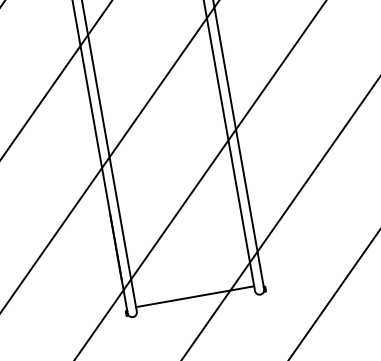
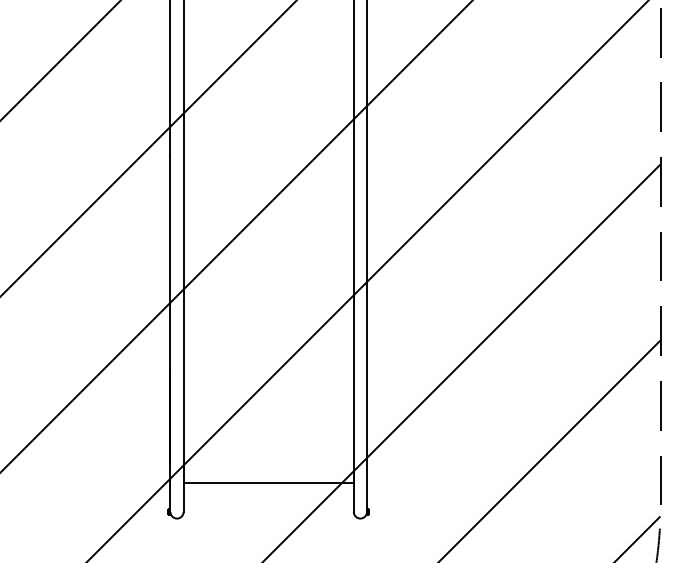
line: (194, 296) -> (268, 483), moved

